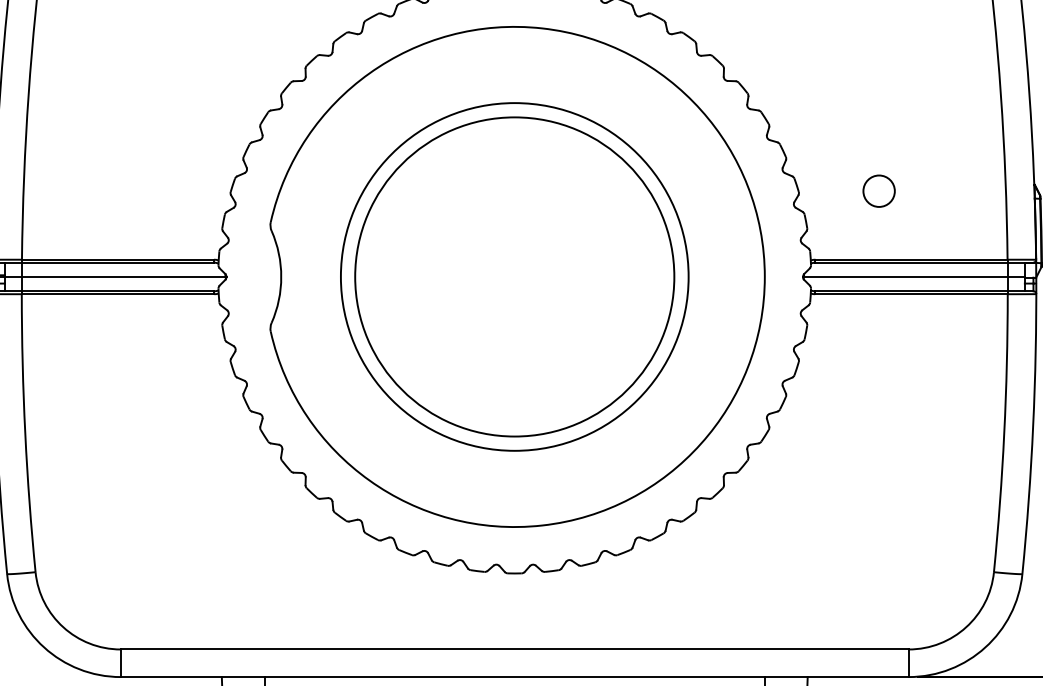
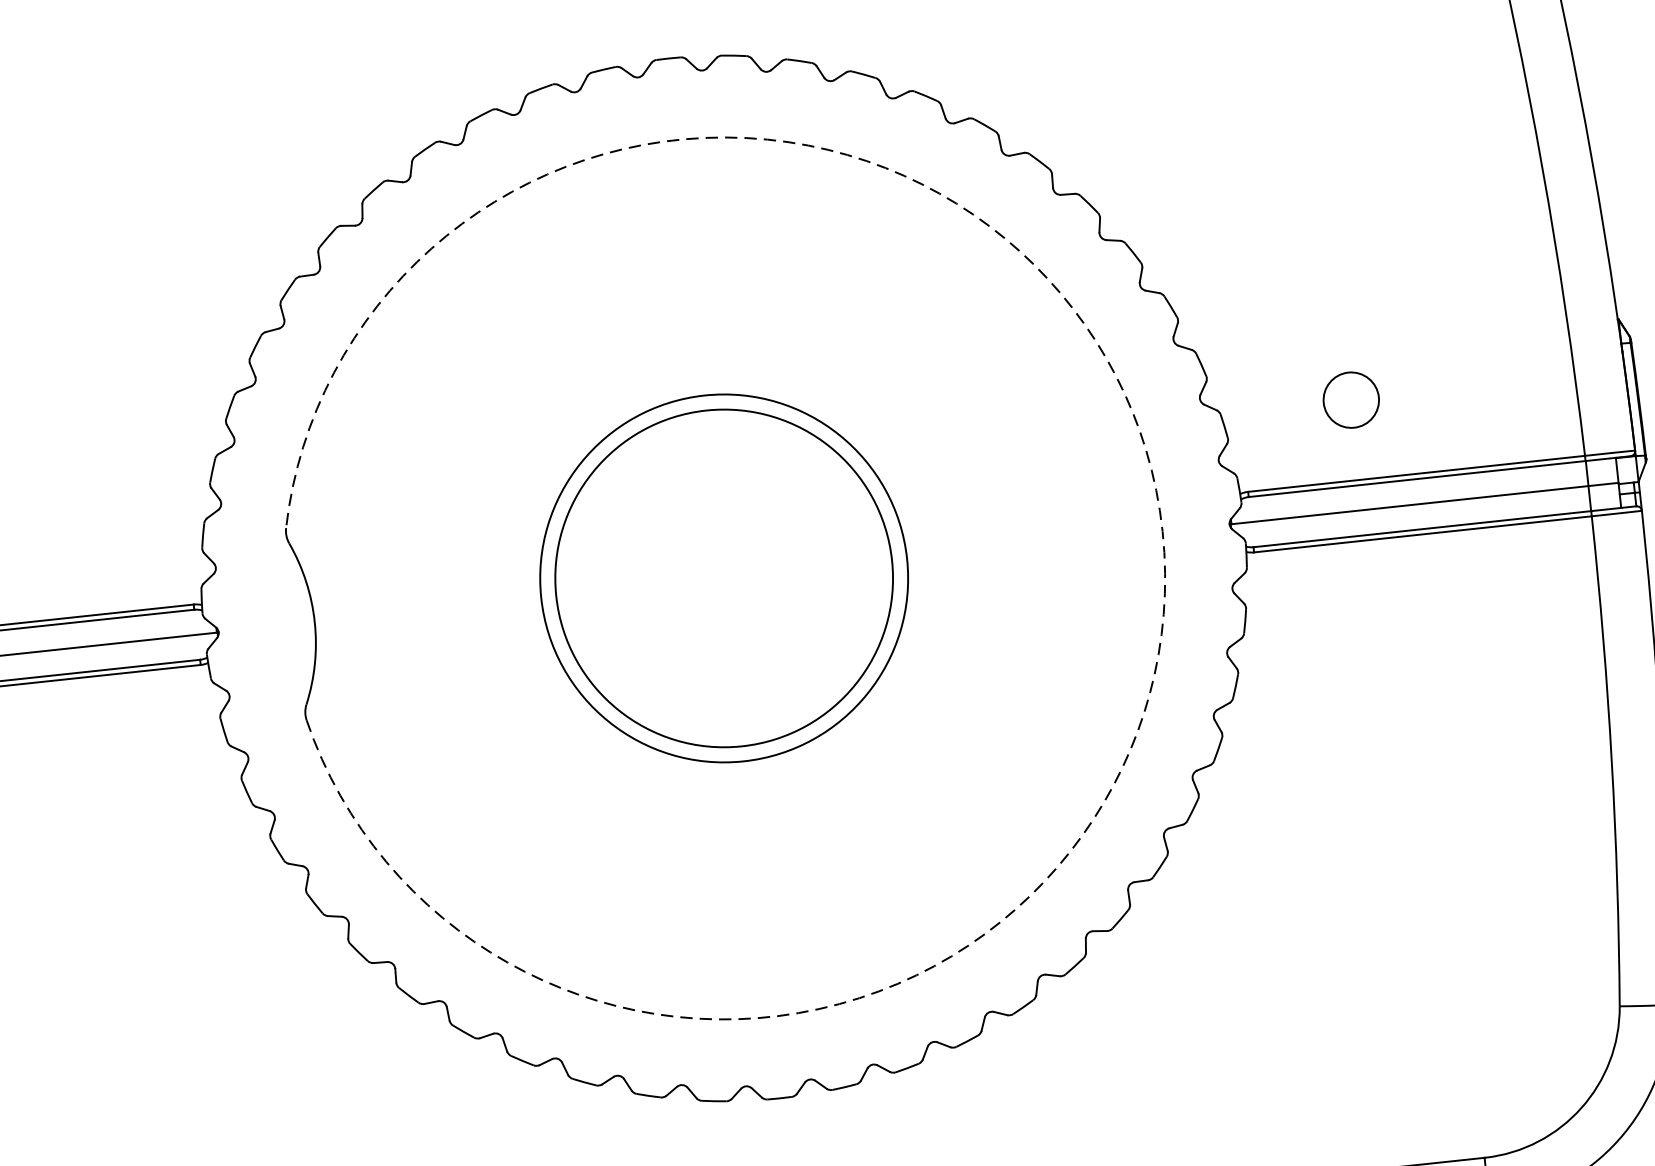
circle: (878, 190) -> (1350, 399), moved
circle: (514, 276) -> (723, 577), size x0.6
circle: (514, 276) -> (723, 577), size x0.6
arc: (764, 276) -> (1161, 530), solid -> dashed

